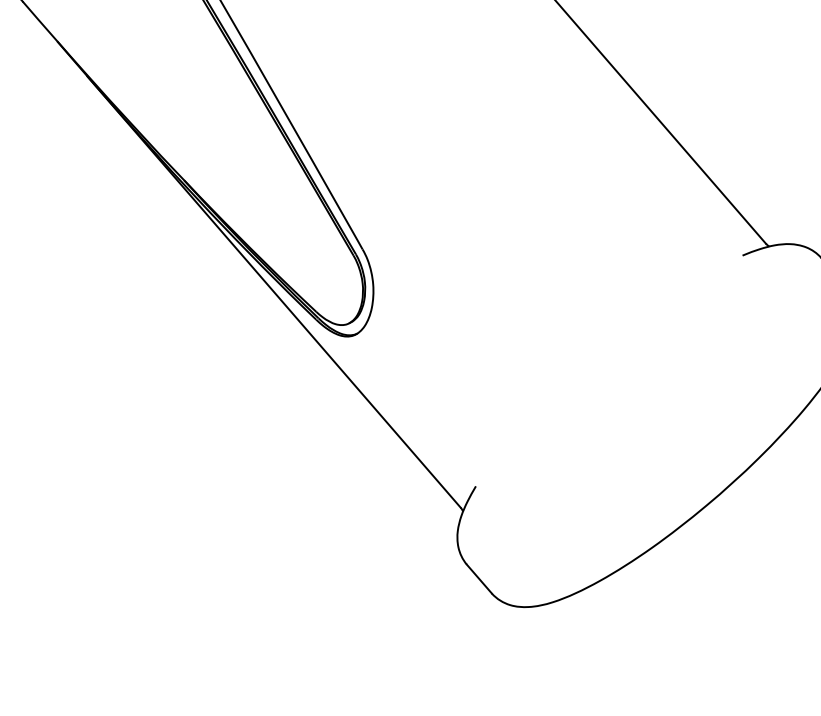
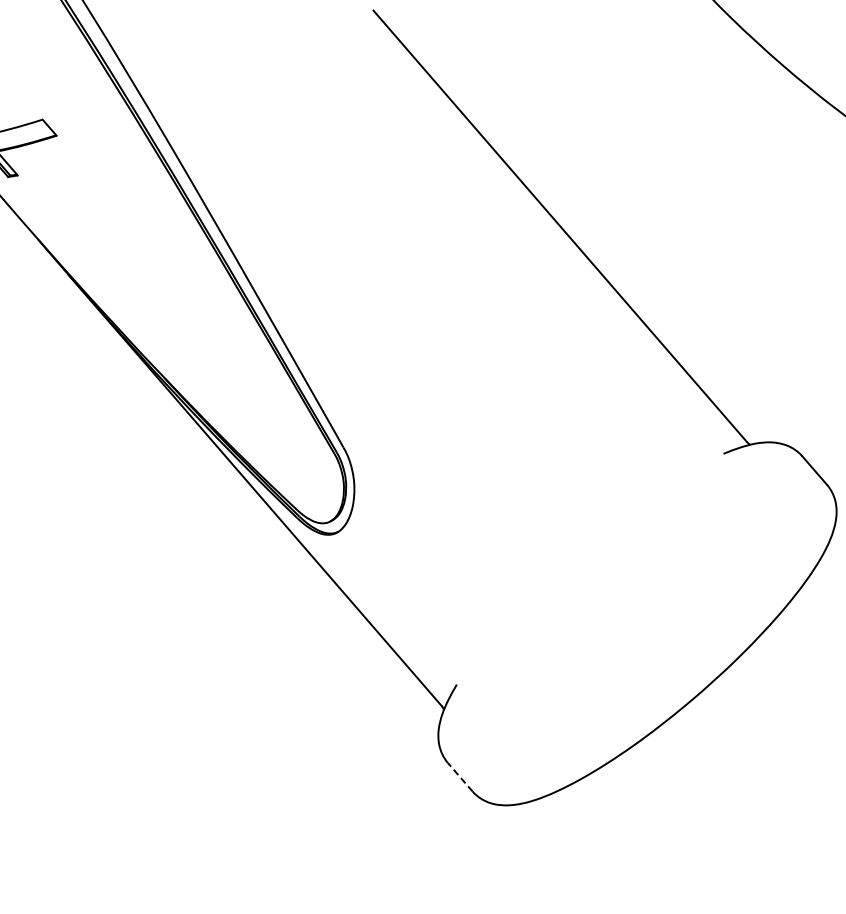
line: (478, 578) -> (459, 776), solid -> dashed

